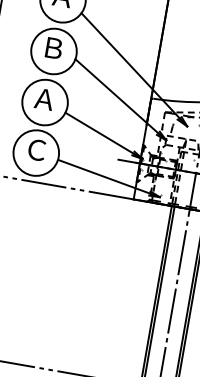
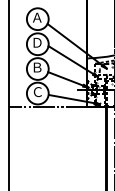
text: (54, 47) -> (37, 42), Ｂ -> Ｄ
text: (45, 99) -> (37, 67), Ａ -> Ｂ

